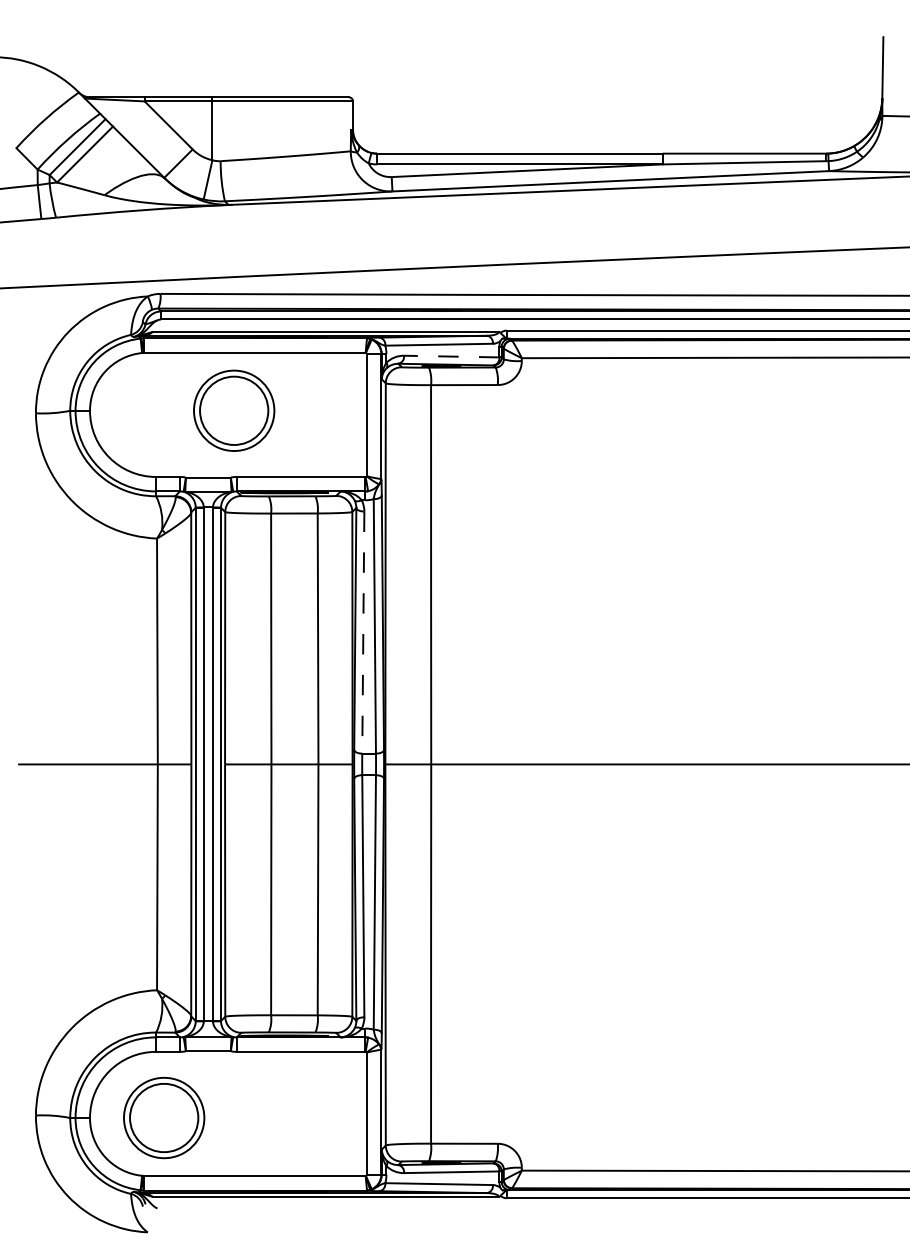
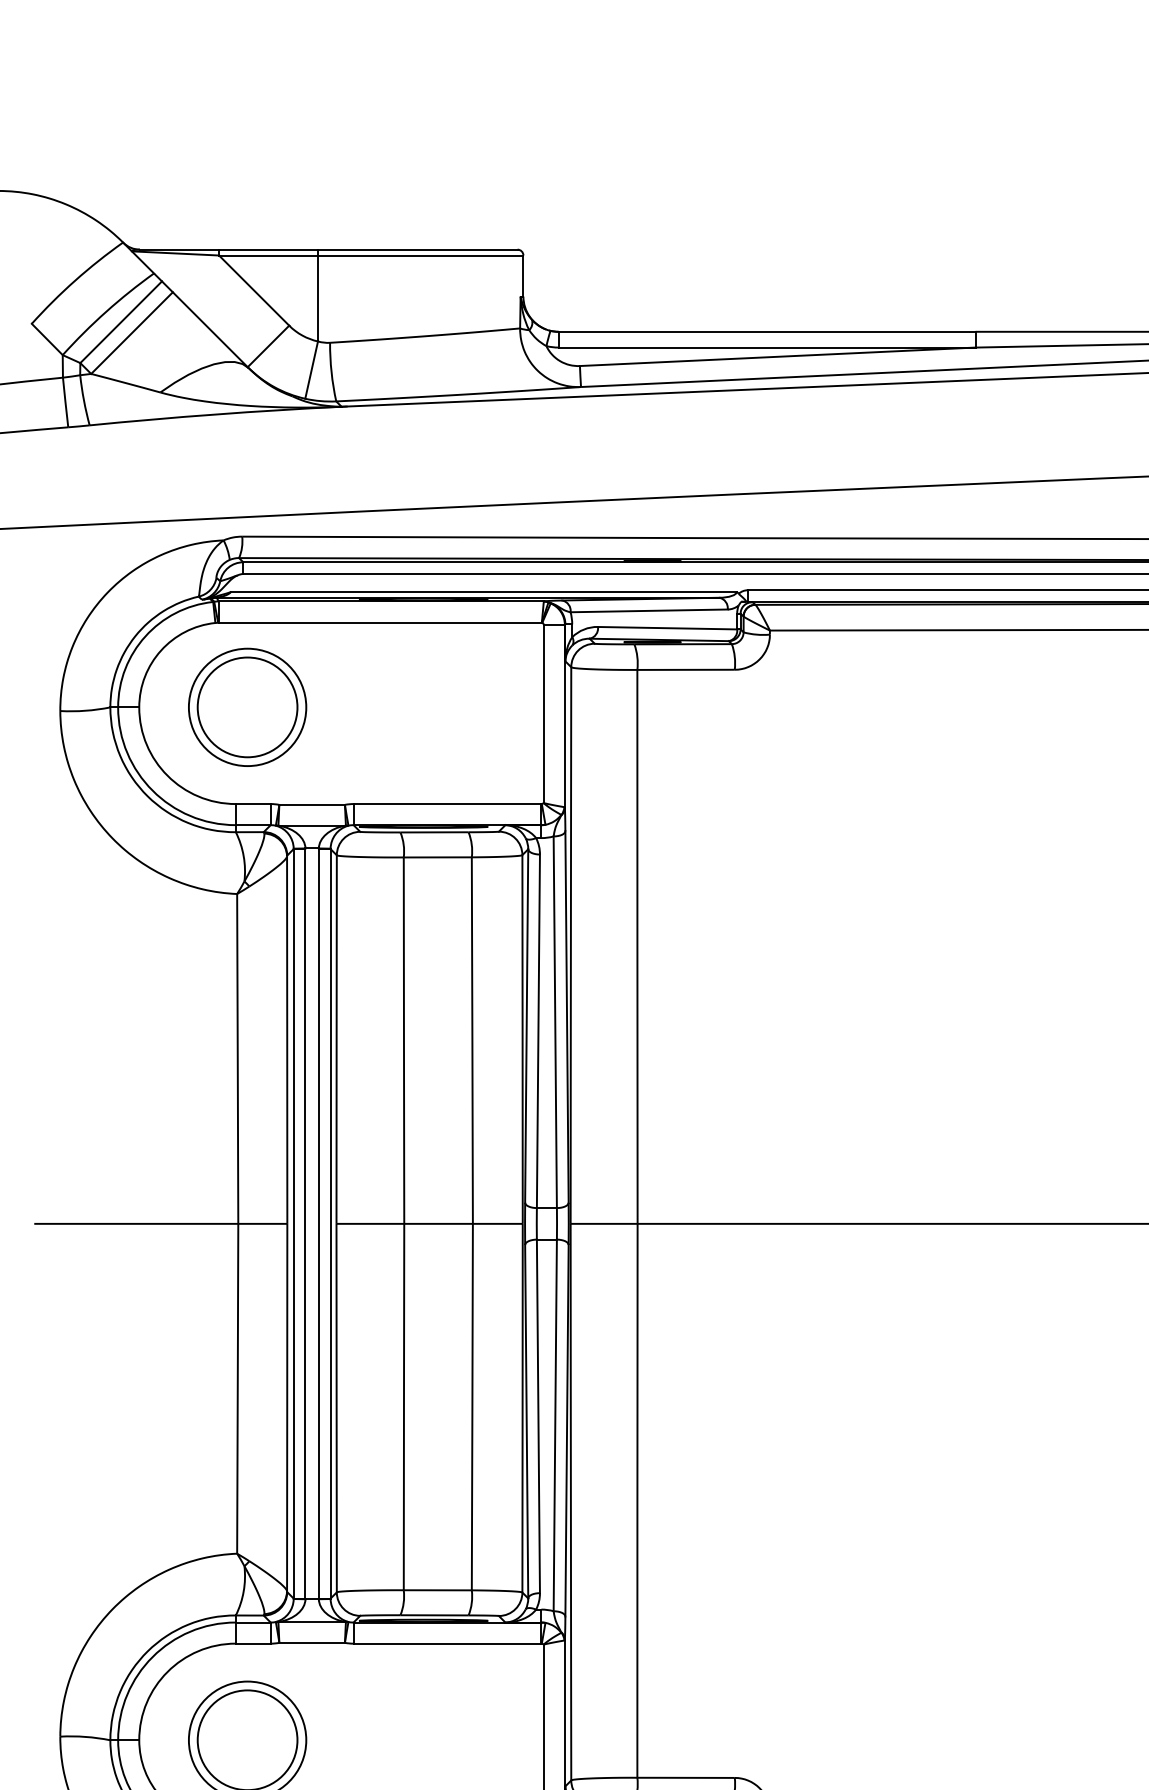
line: (451, 356) -> (667, 628), dashed -> solid
part: (234, 410) -> (248, 706), moved
line: (363, 633) -> (538, 1032), dashed -> solid

